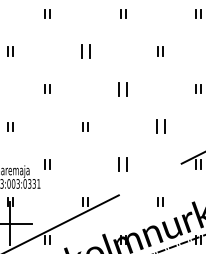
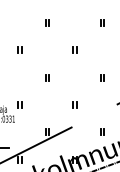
part: (85, 51) -> (47, 23), size x0.62
part: (123, 88) -> (75, 49), size x0.62
part: (160, 126) -> (102, 77), size x0.62
part: (123, 164) -> (75, 105), size x0.62

